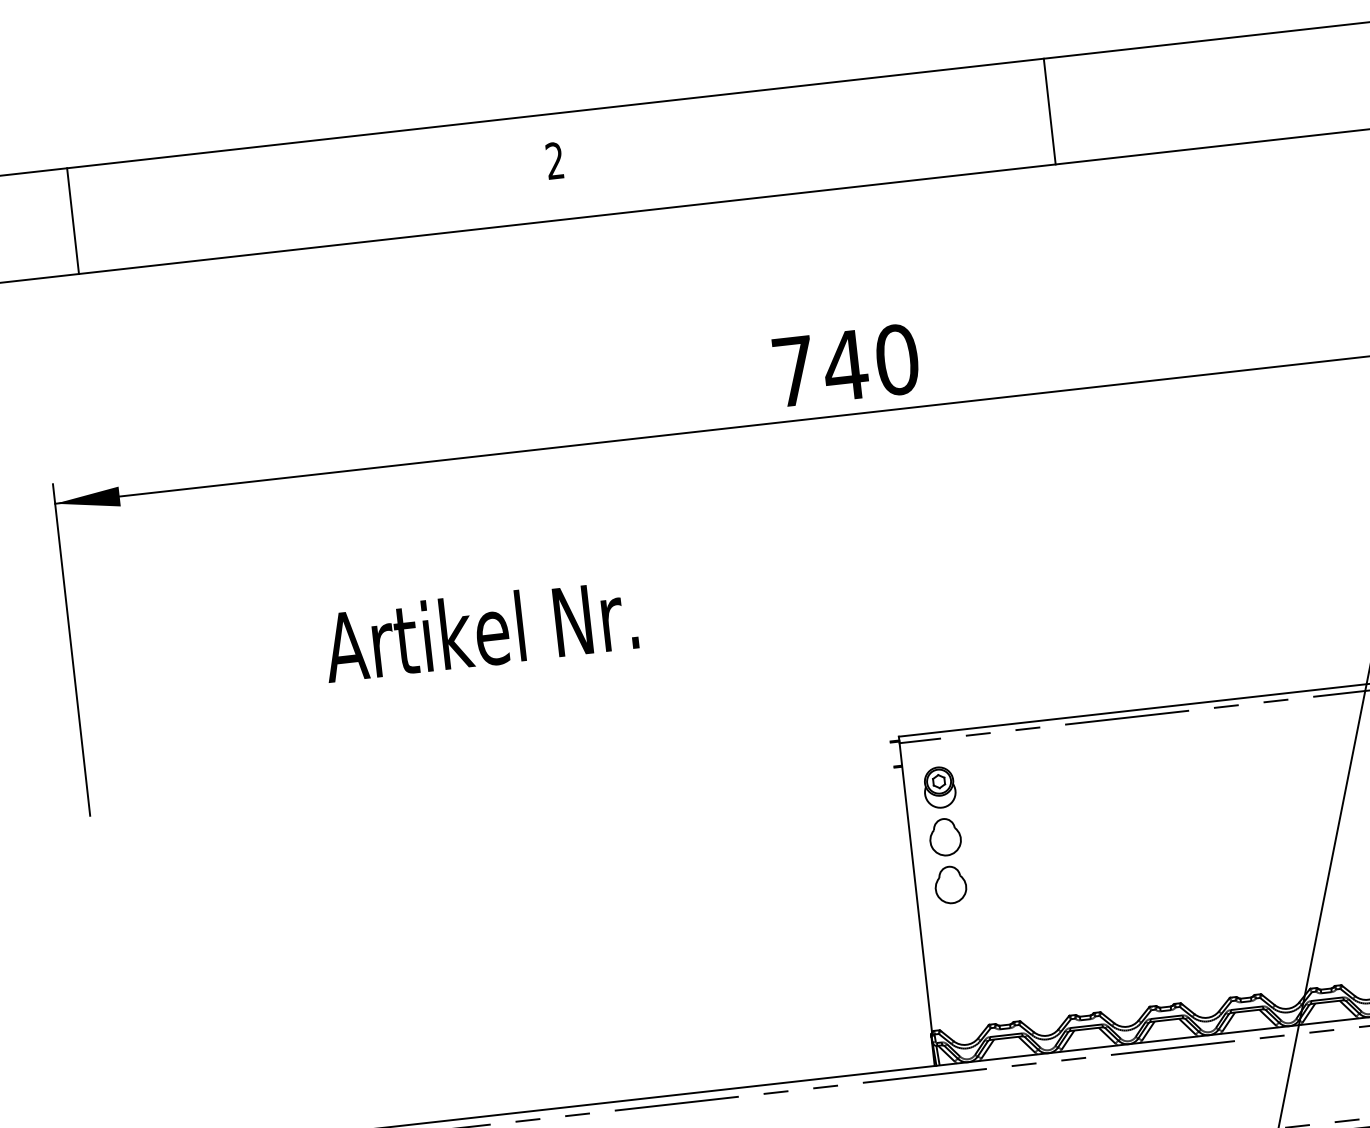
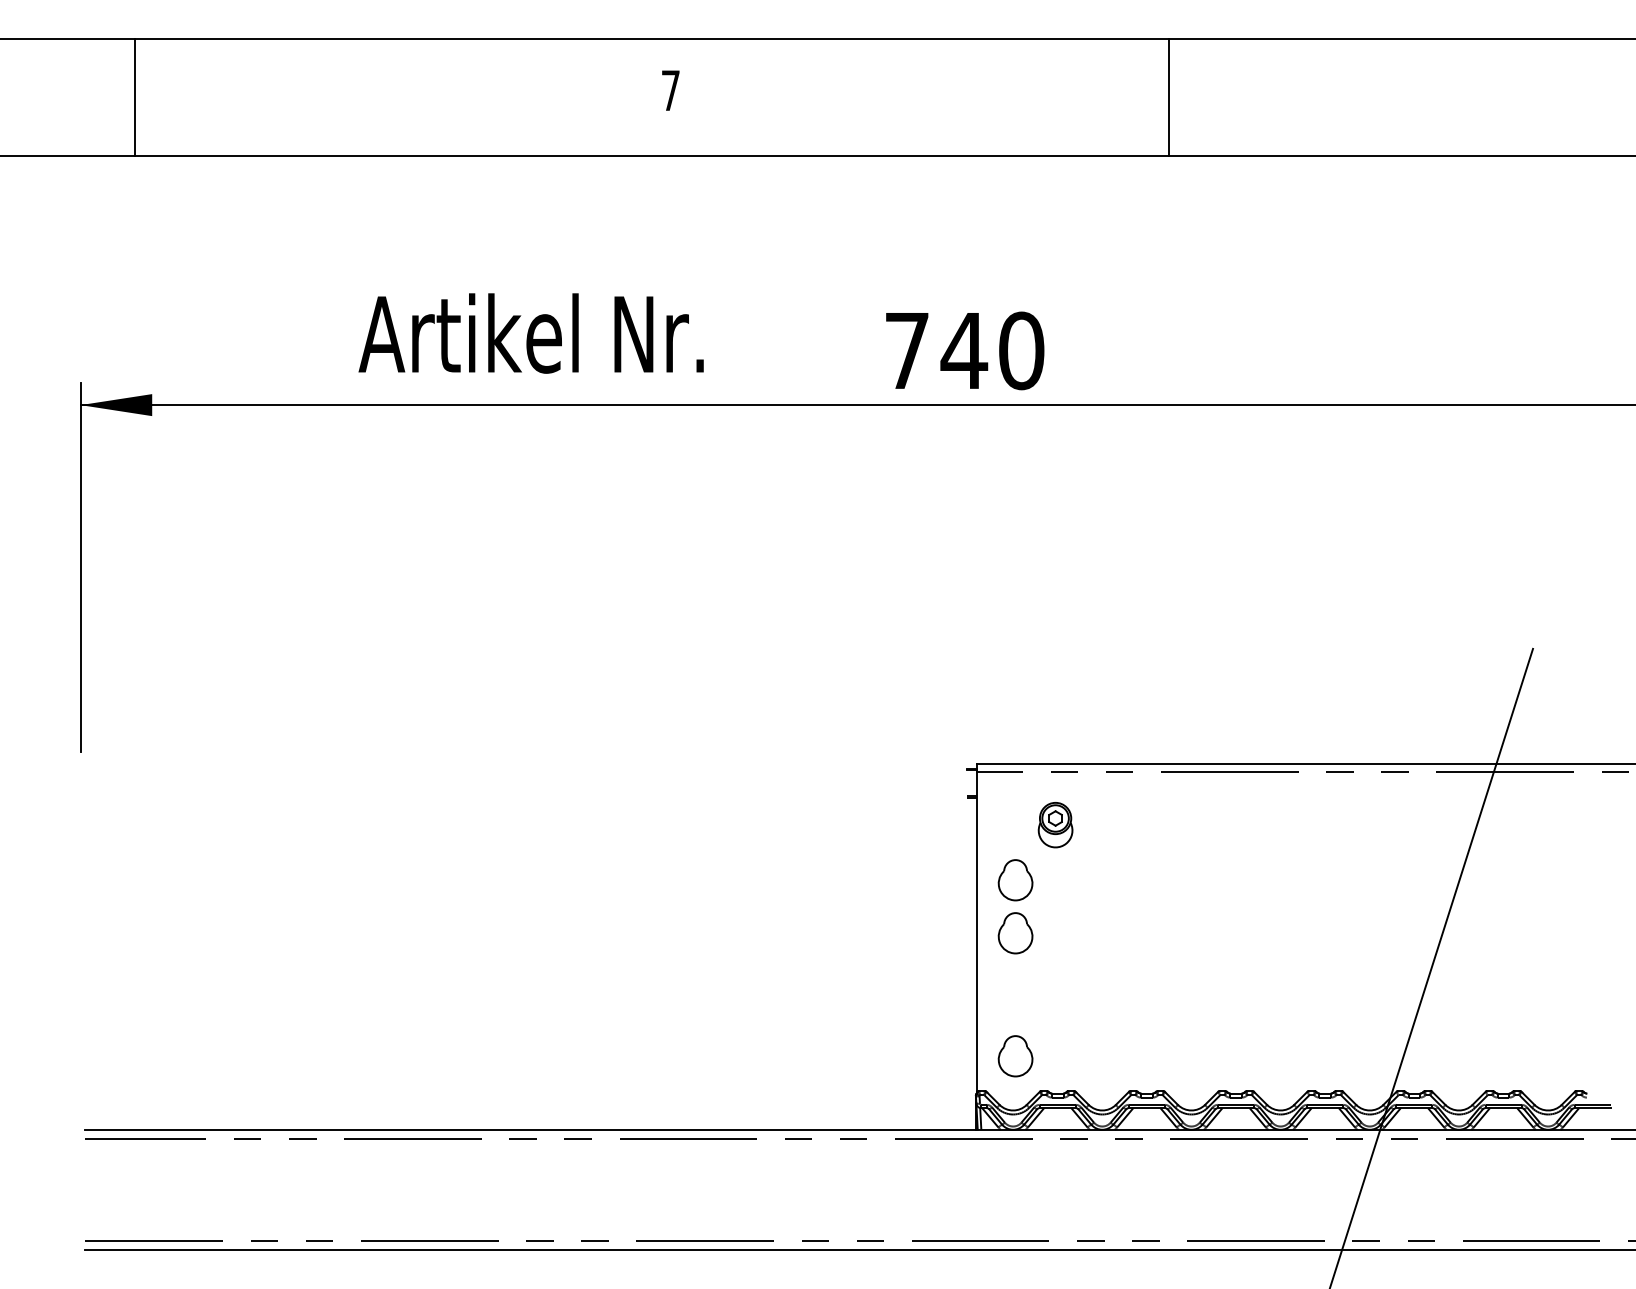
line: (1049, 111) -> (1169, 97), moved
text: (554, 160) -> (670, 90), 2 -> 7
text: (479, 630) -> (530, 333), moved
part: (939, 787) -> (1055, 825), moved
part: (963, 995) -> (1015, 1056), added

